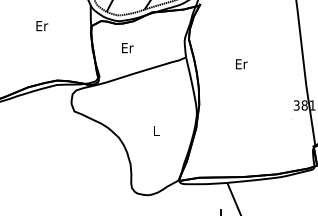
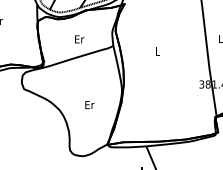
text: (127, 48) -> (79, 39), moved
text: (241, 64) -> (157, 51), Er -> L
text: (156, 131) -> (89, 105), L -> Er

